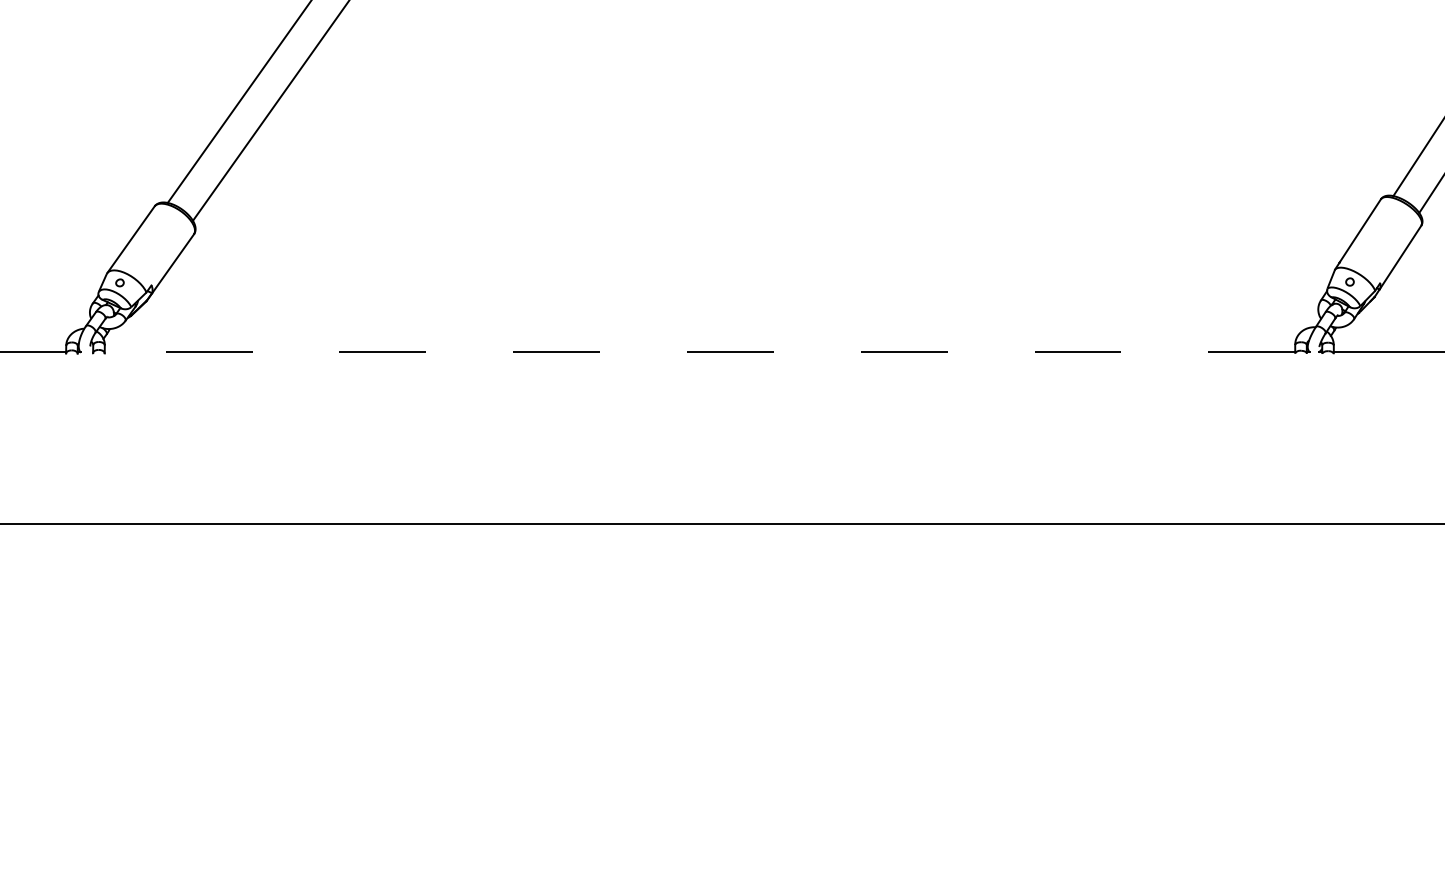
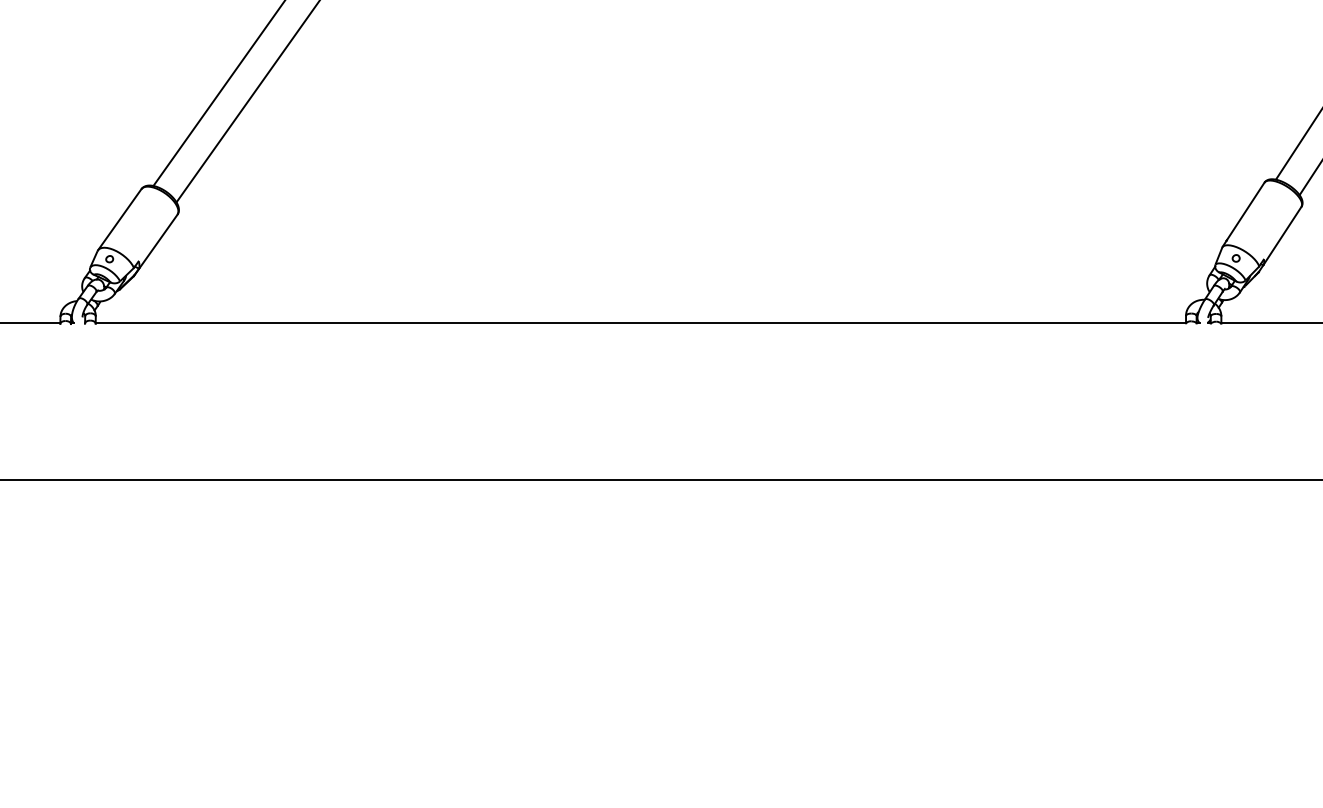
line: (699, 352) -> (640, 322), dashed -> solid

